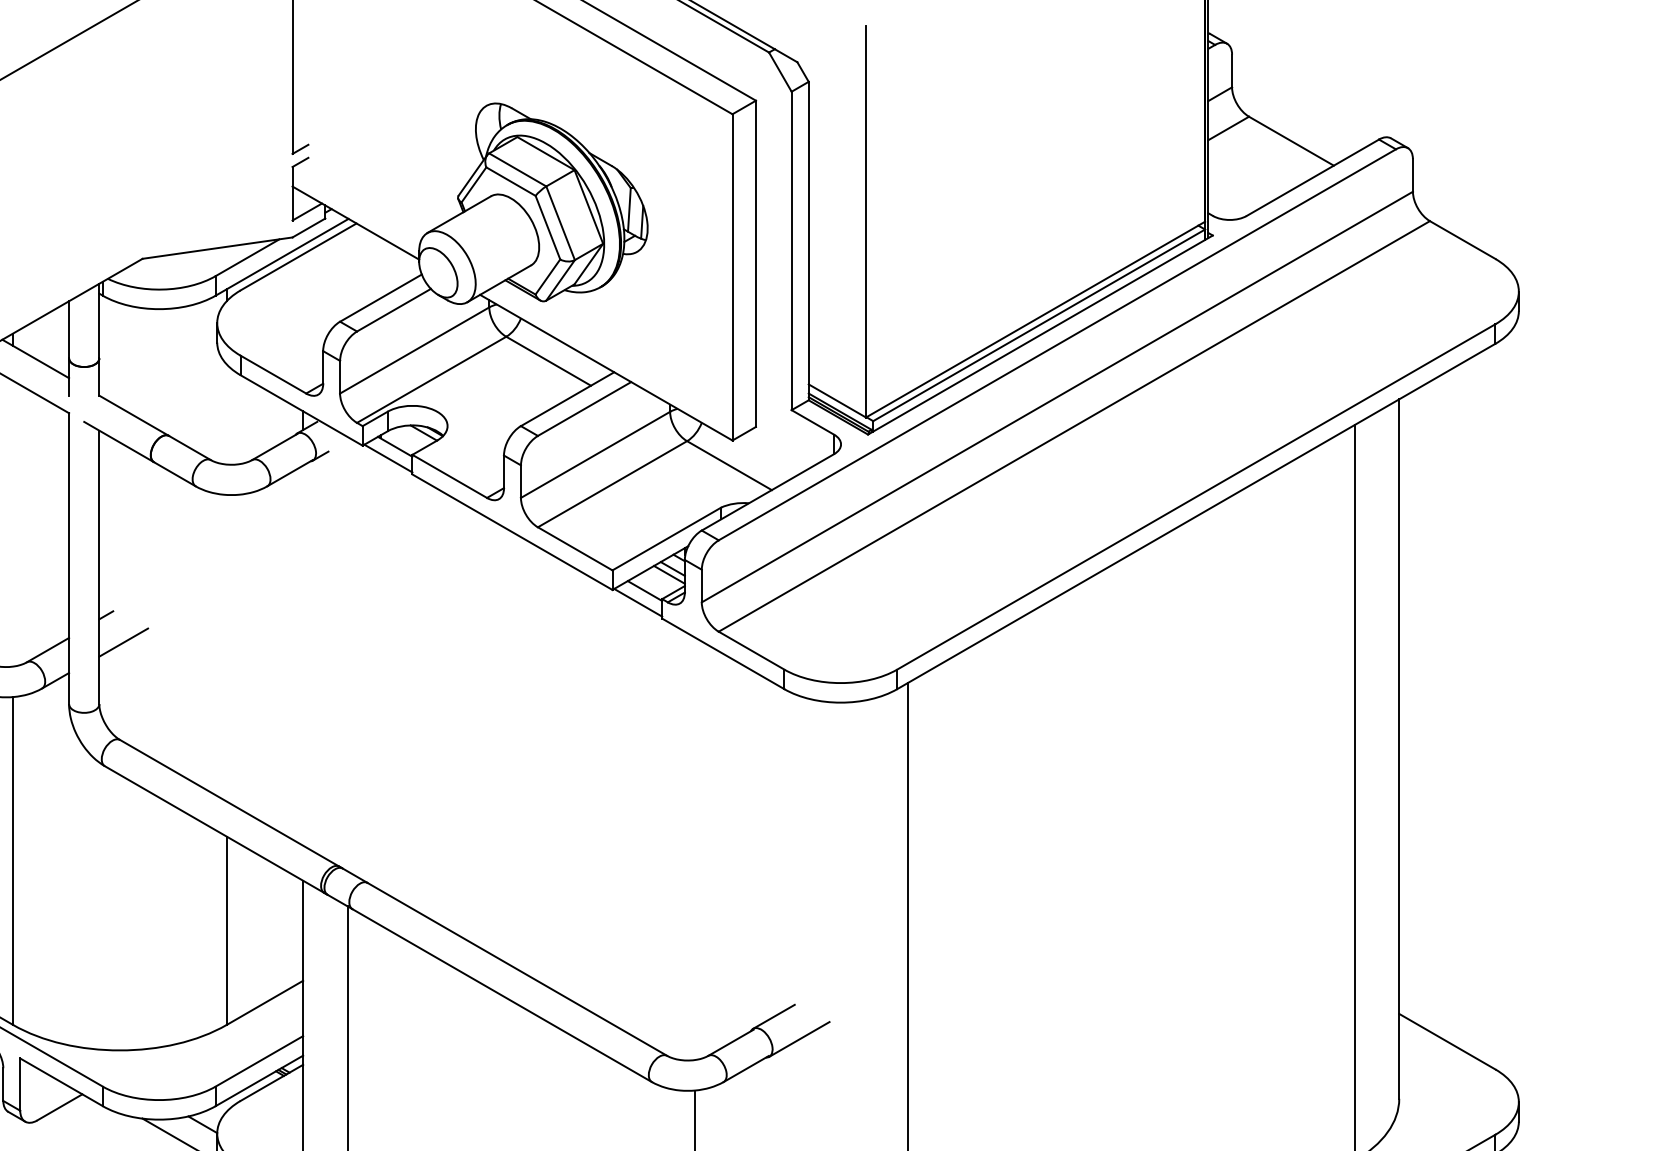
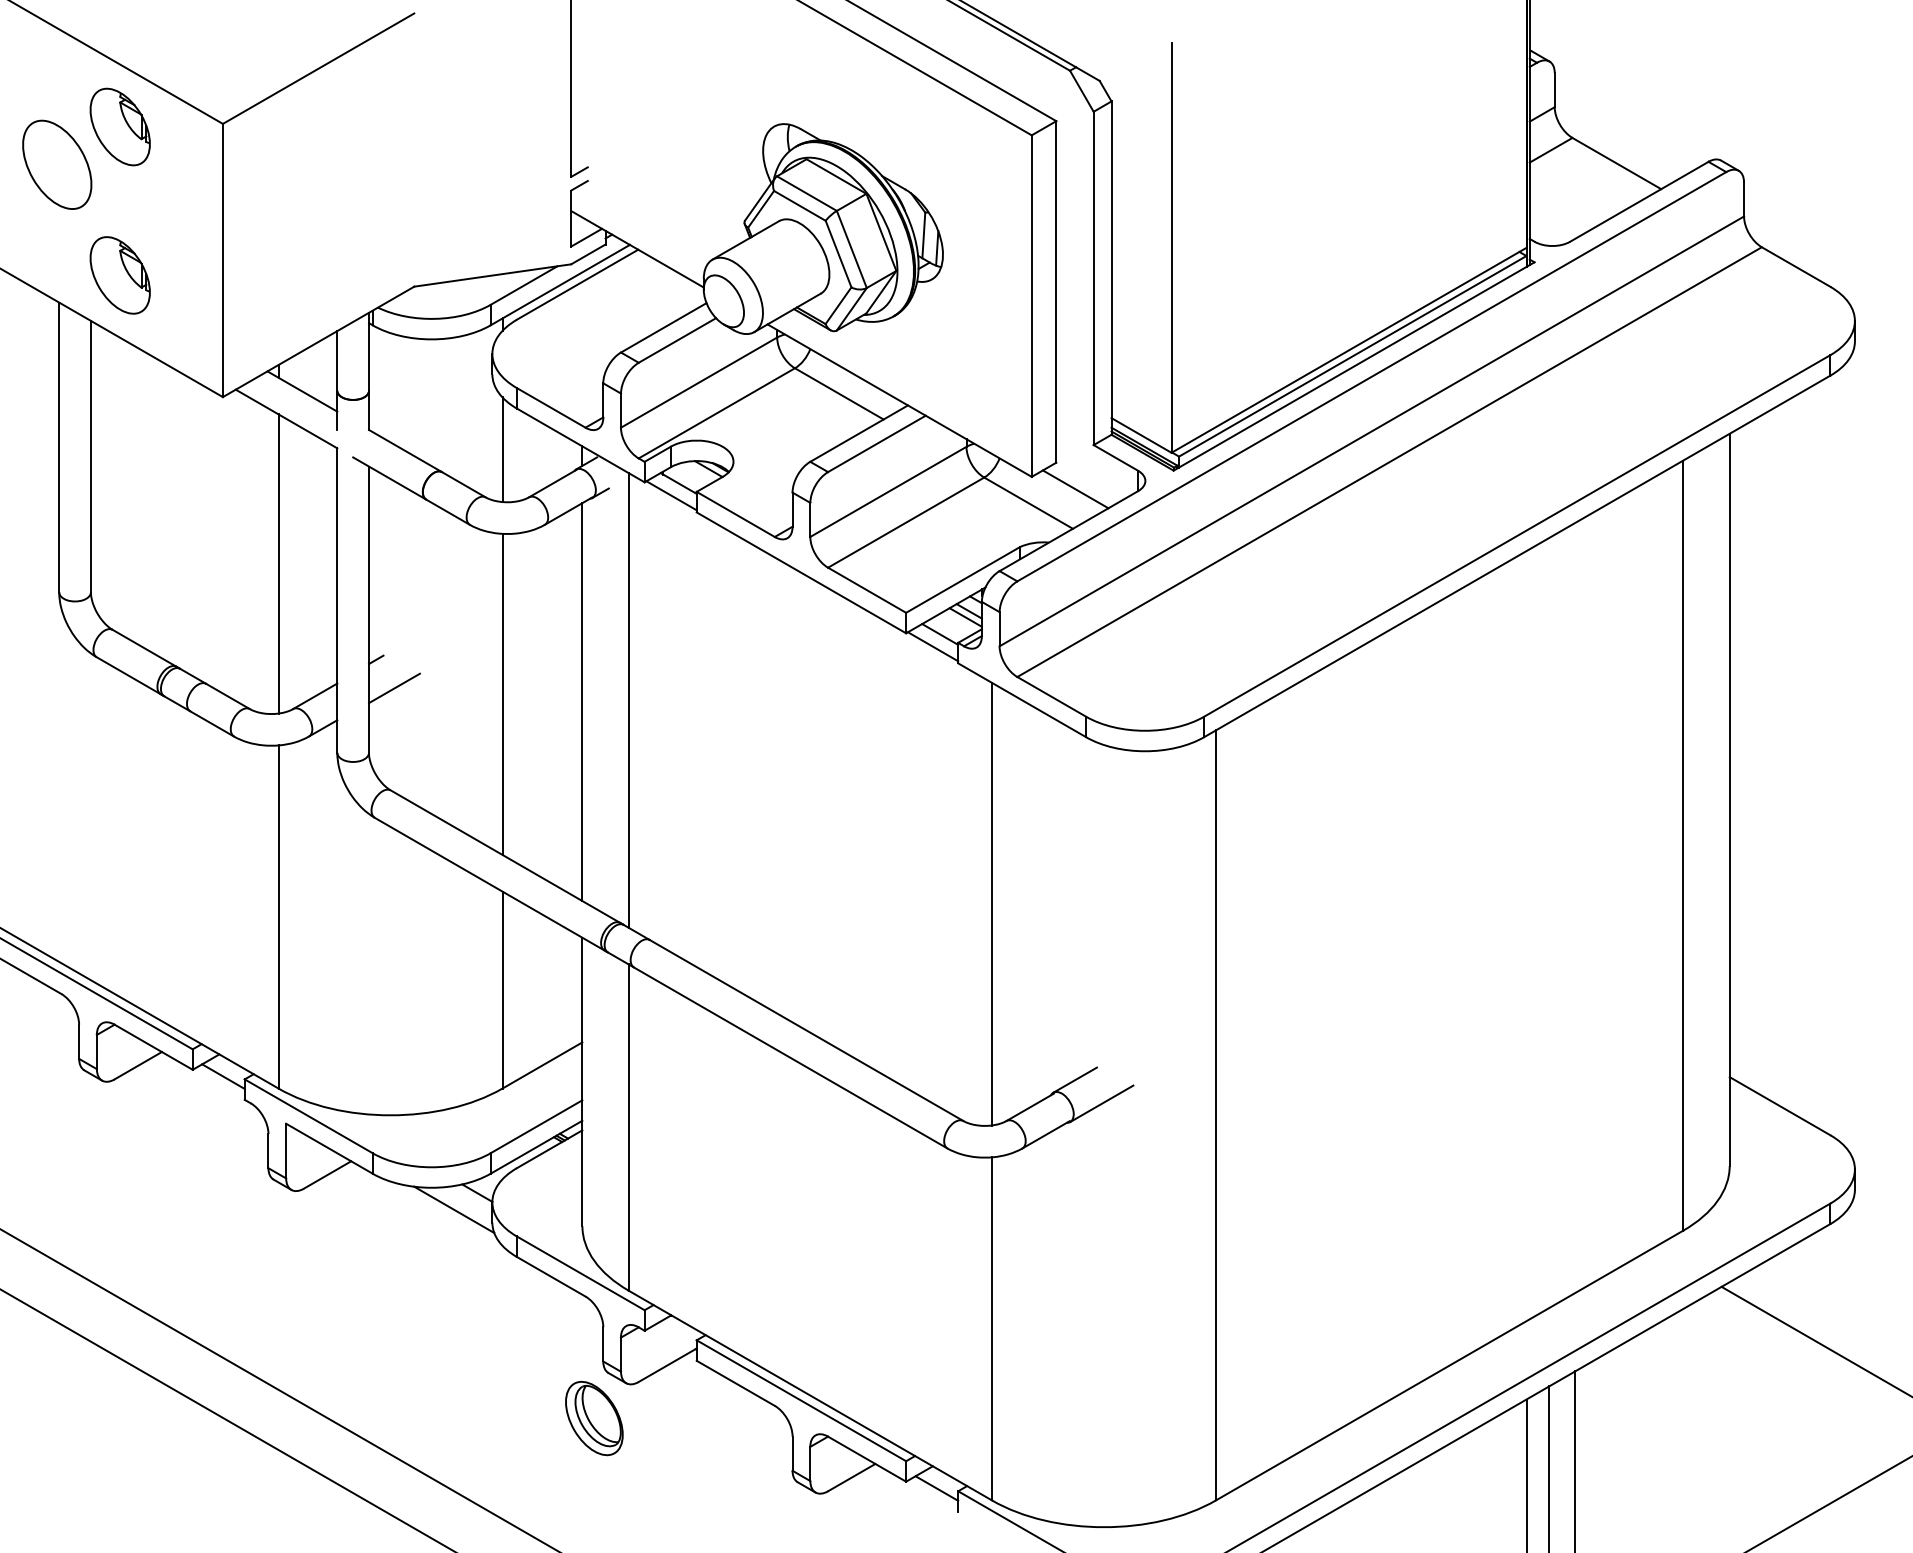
line: (226, 414) -> (502, 449), added
line: (774, 452) -> (1075, 489), added
line: (12, 523) -> (278, 563), added
line: (226, 647) -> (502, 693), added
line: (347, 654) -> (628, 700), added
line: (303, 656) -> (582, 702), added
line: (694, 848) -> (992, 903), added

